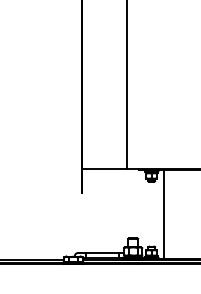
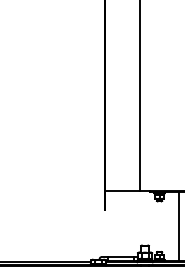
line: (163, 213) -> (178, 226), moved

